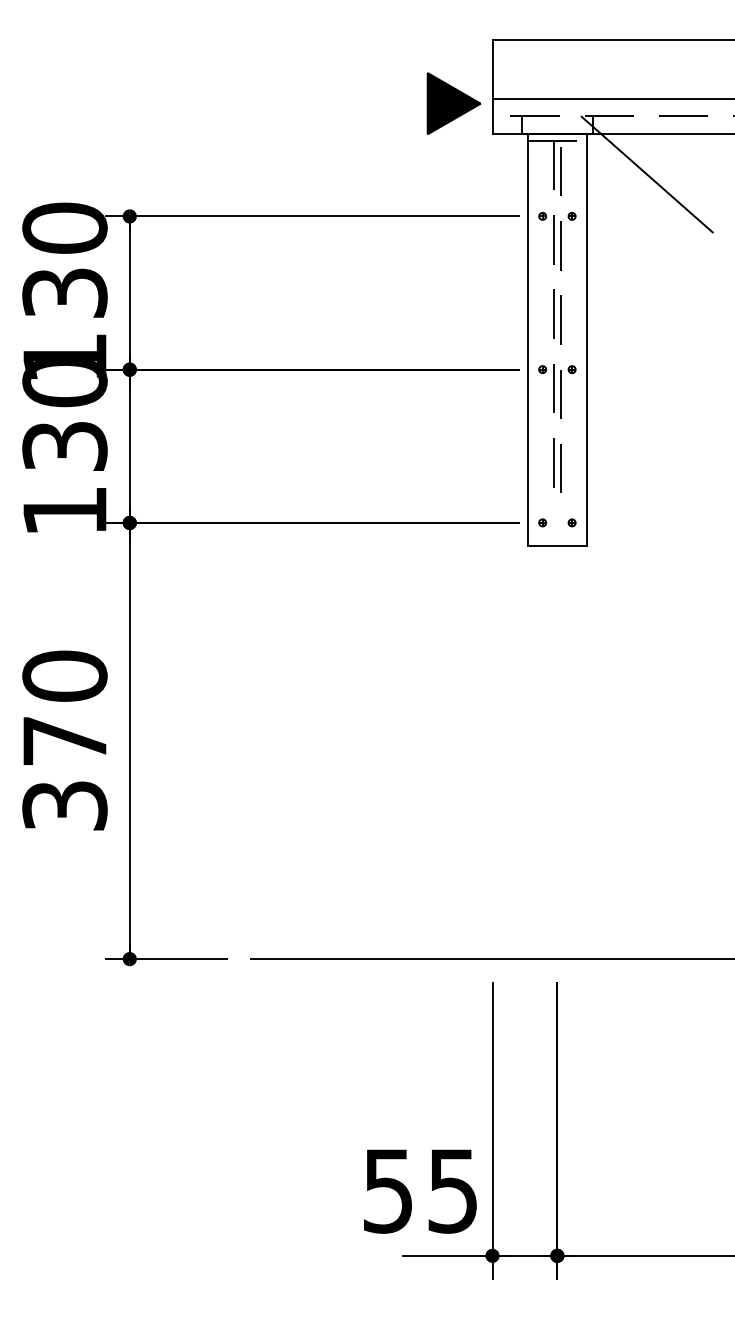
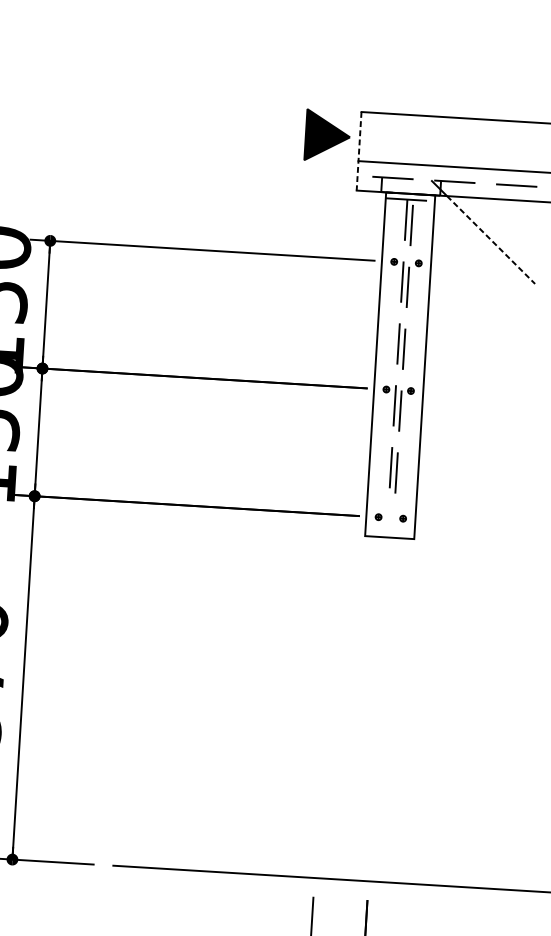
line: (492, 87) -> (359, 151), solid -> dashed
part: (453, 103) -> (327, 135), moved
line: (656, 183) -> (490, 240), solid -> dashed

